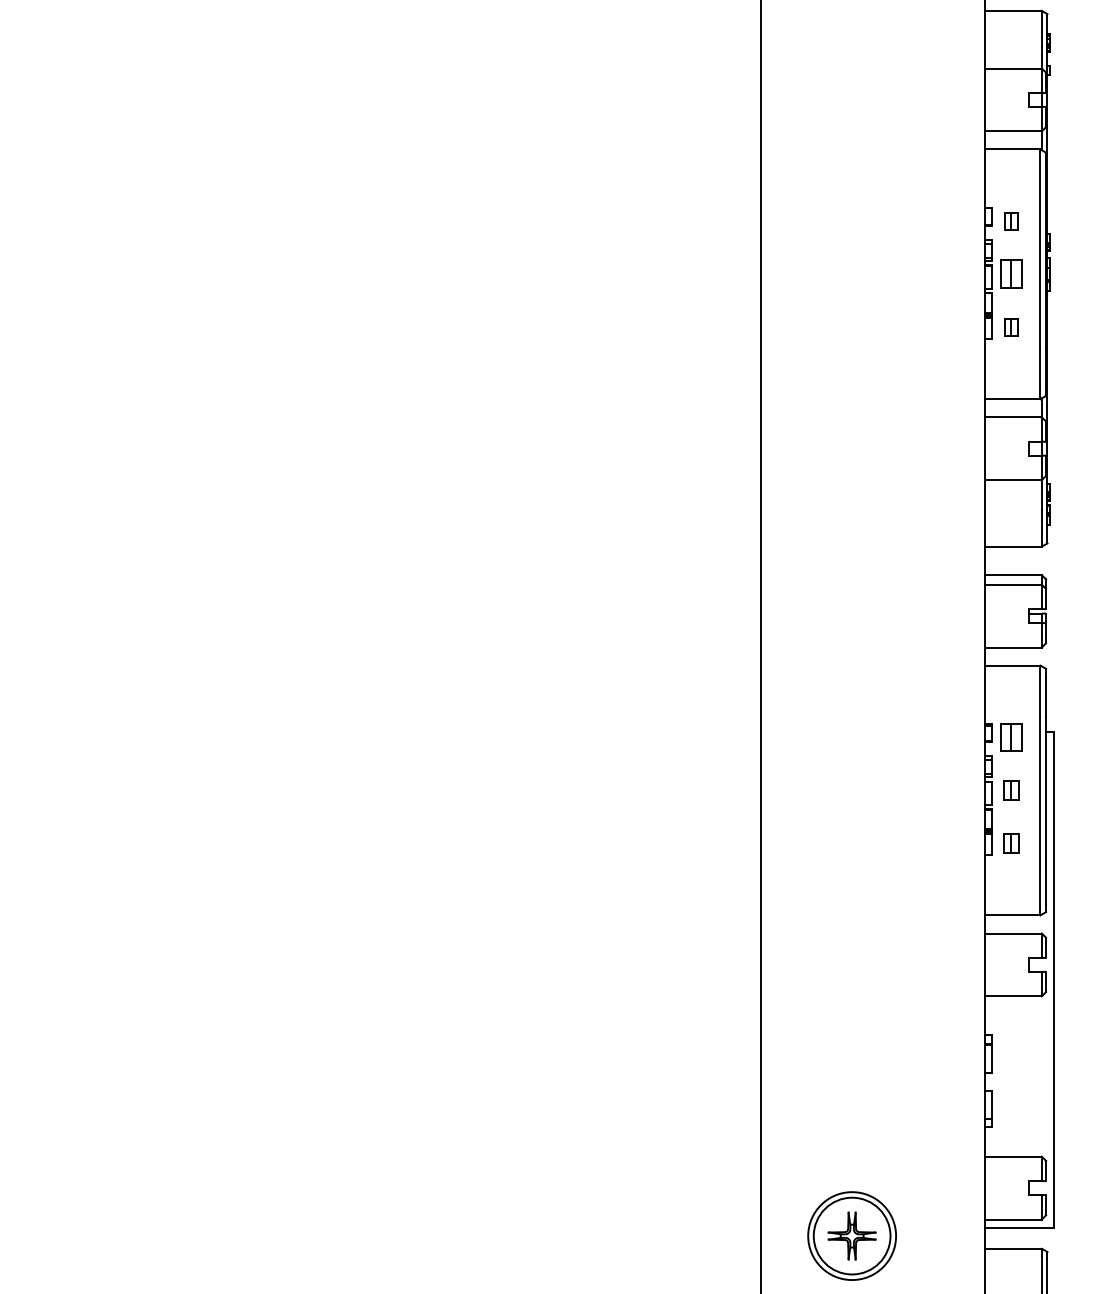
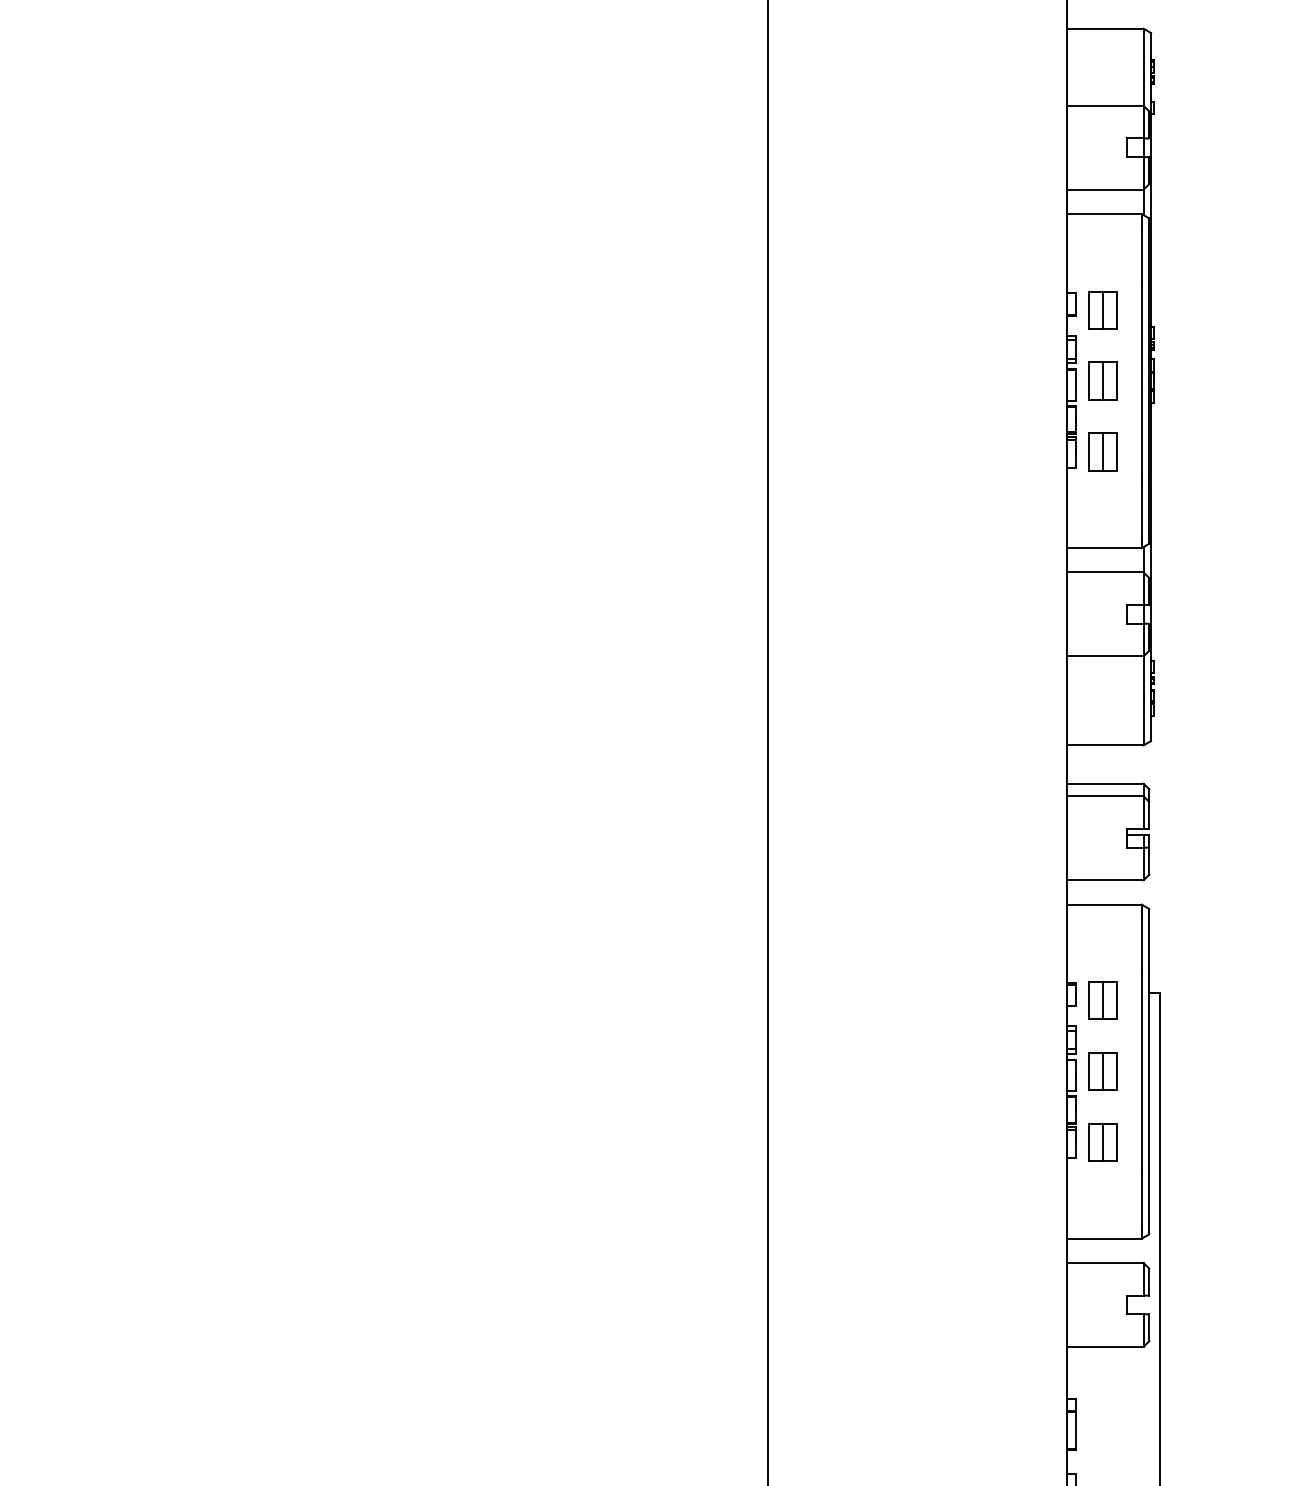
part: (1011, 220) -> (1102, 309), size x1.67
part: (1011, 326) -> (1102, 450), size x1.67
part: (1011, 790) -> (1102, 1071), size x1.43
part: (1011, 843) -> (1102, 1142), size x1.43

